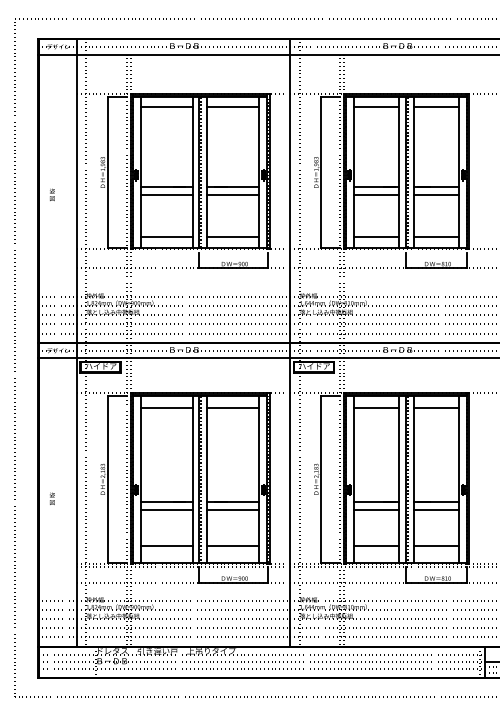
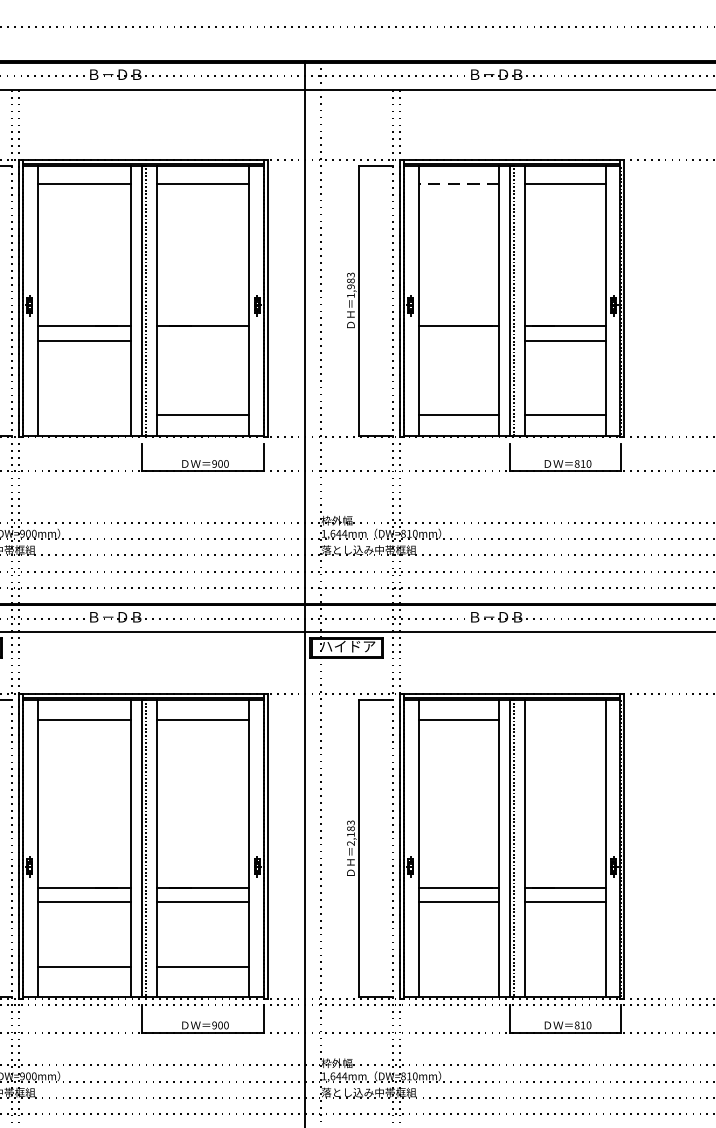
line: (376, 107) -> (458, 184), solid -> dashed
line: (233, 195) -> (203, 341), removed
line: (376, 195) -> (458, 341), removed
line: (166, 236) -> (83, 414), removed
line: (435, 407) -> (563, 720), removed
line: (376, 545) -> (458, 966), removed
line: (435, 545) -> (563, 966), removed

